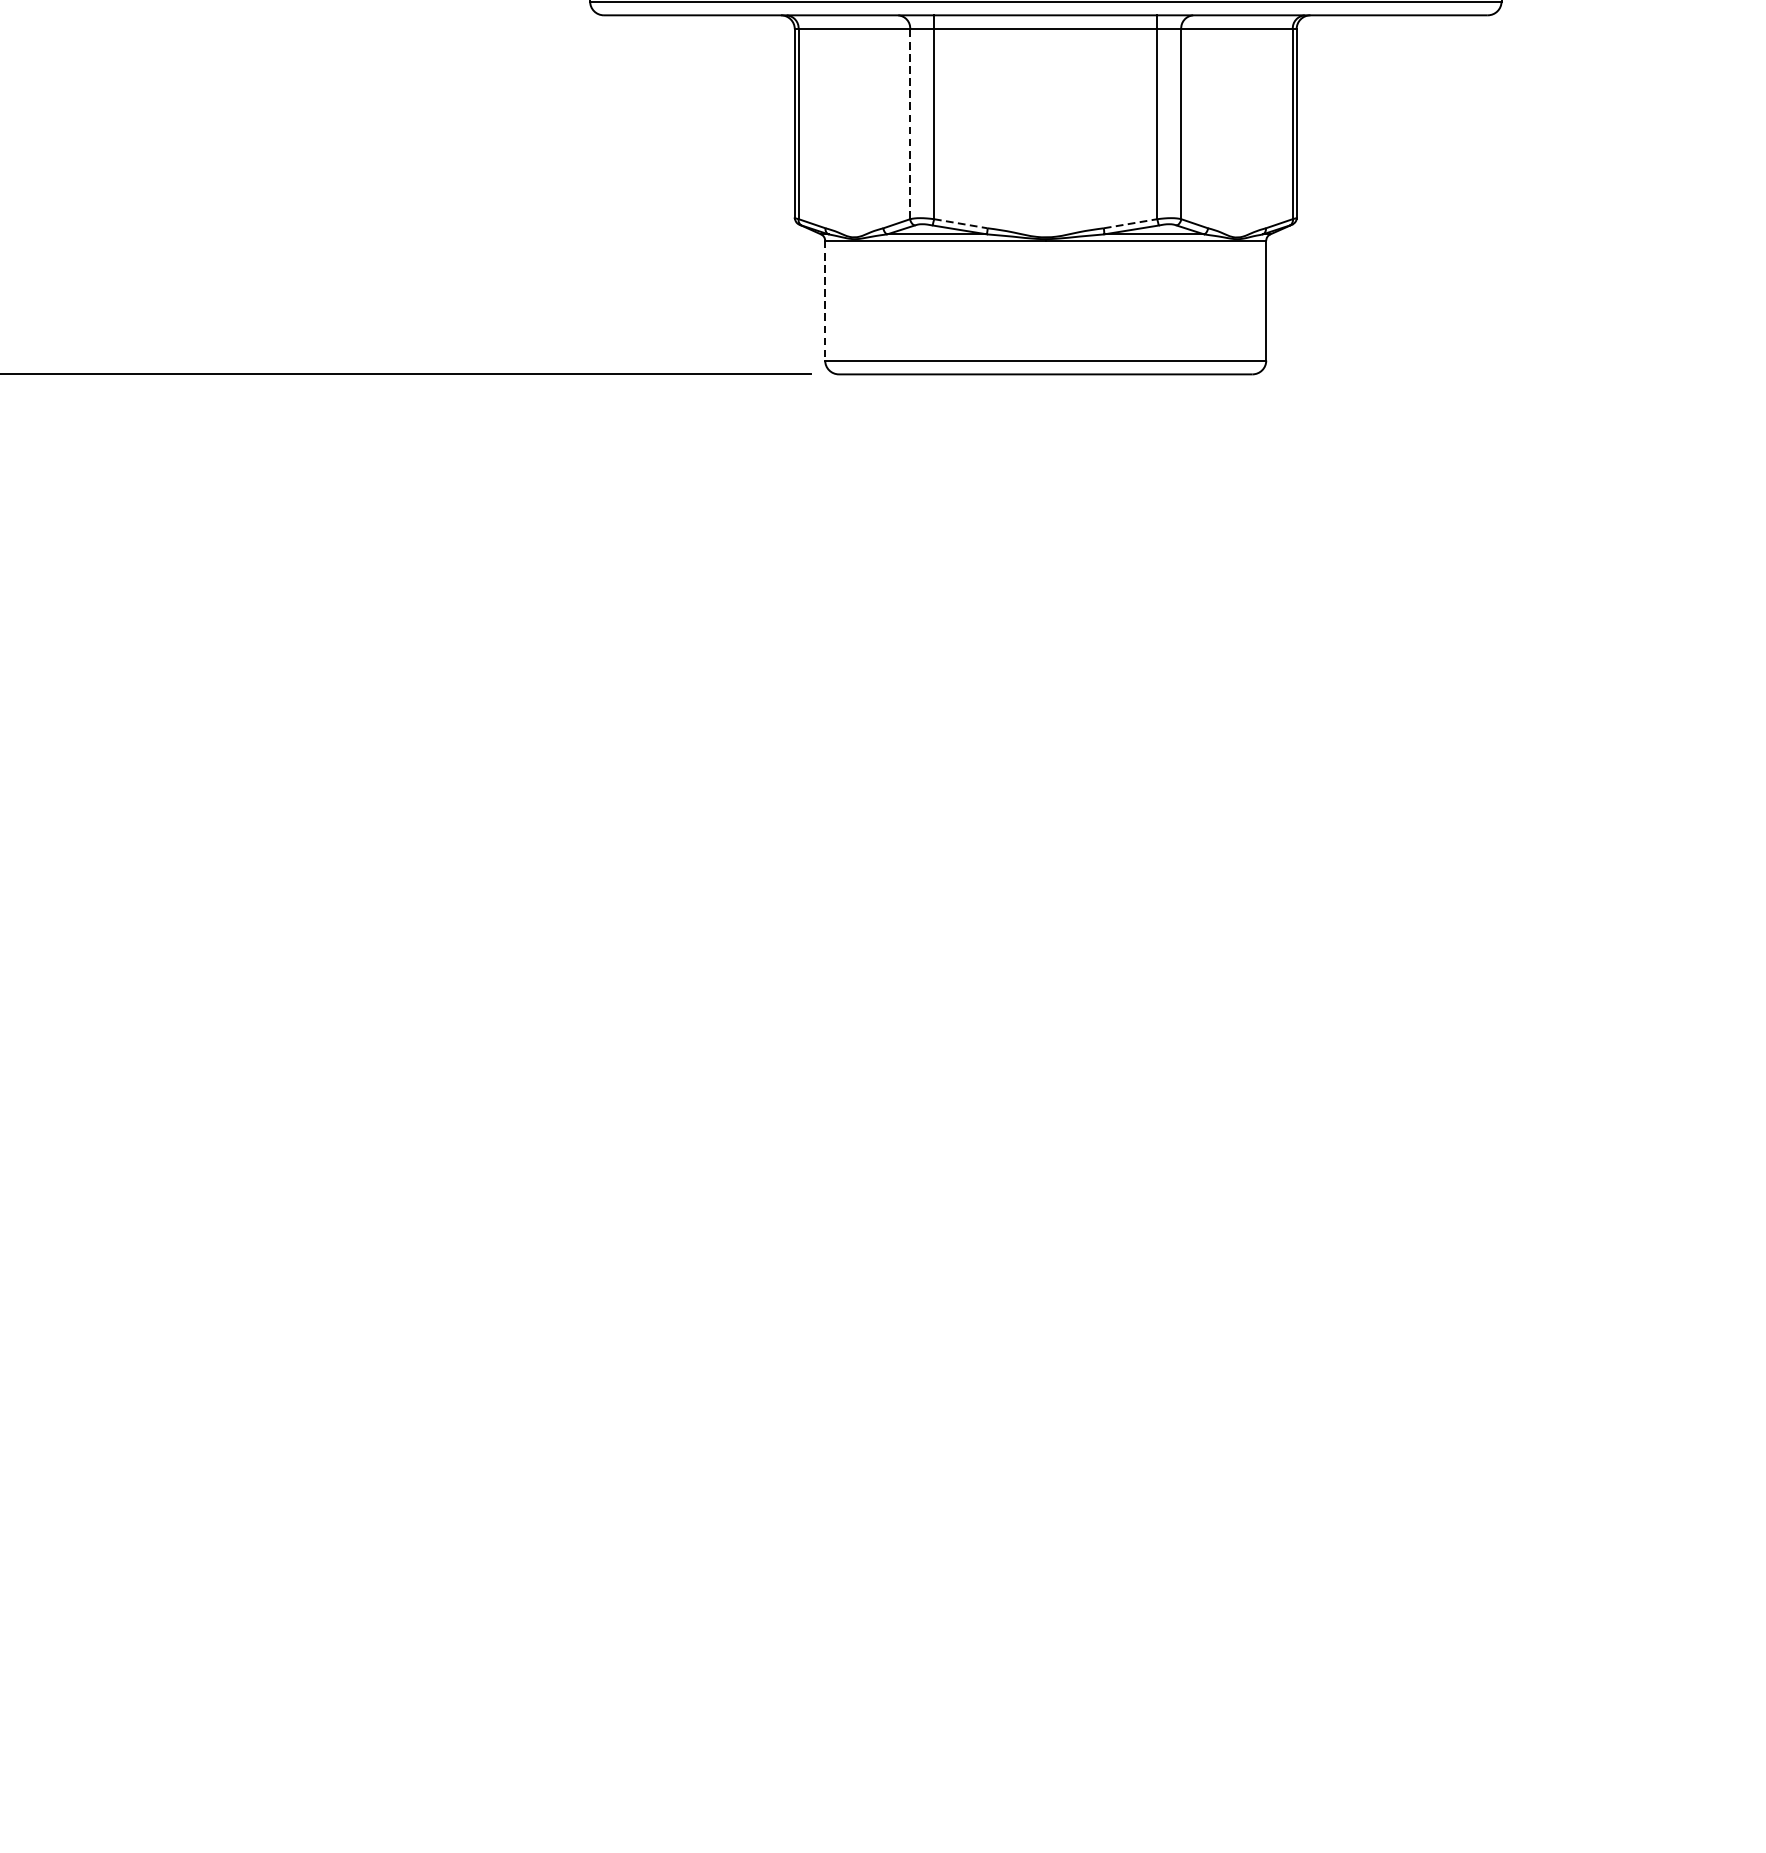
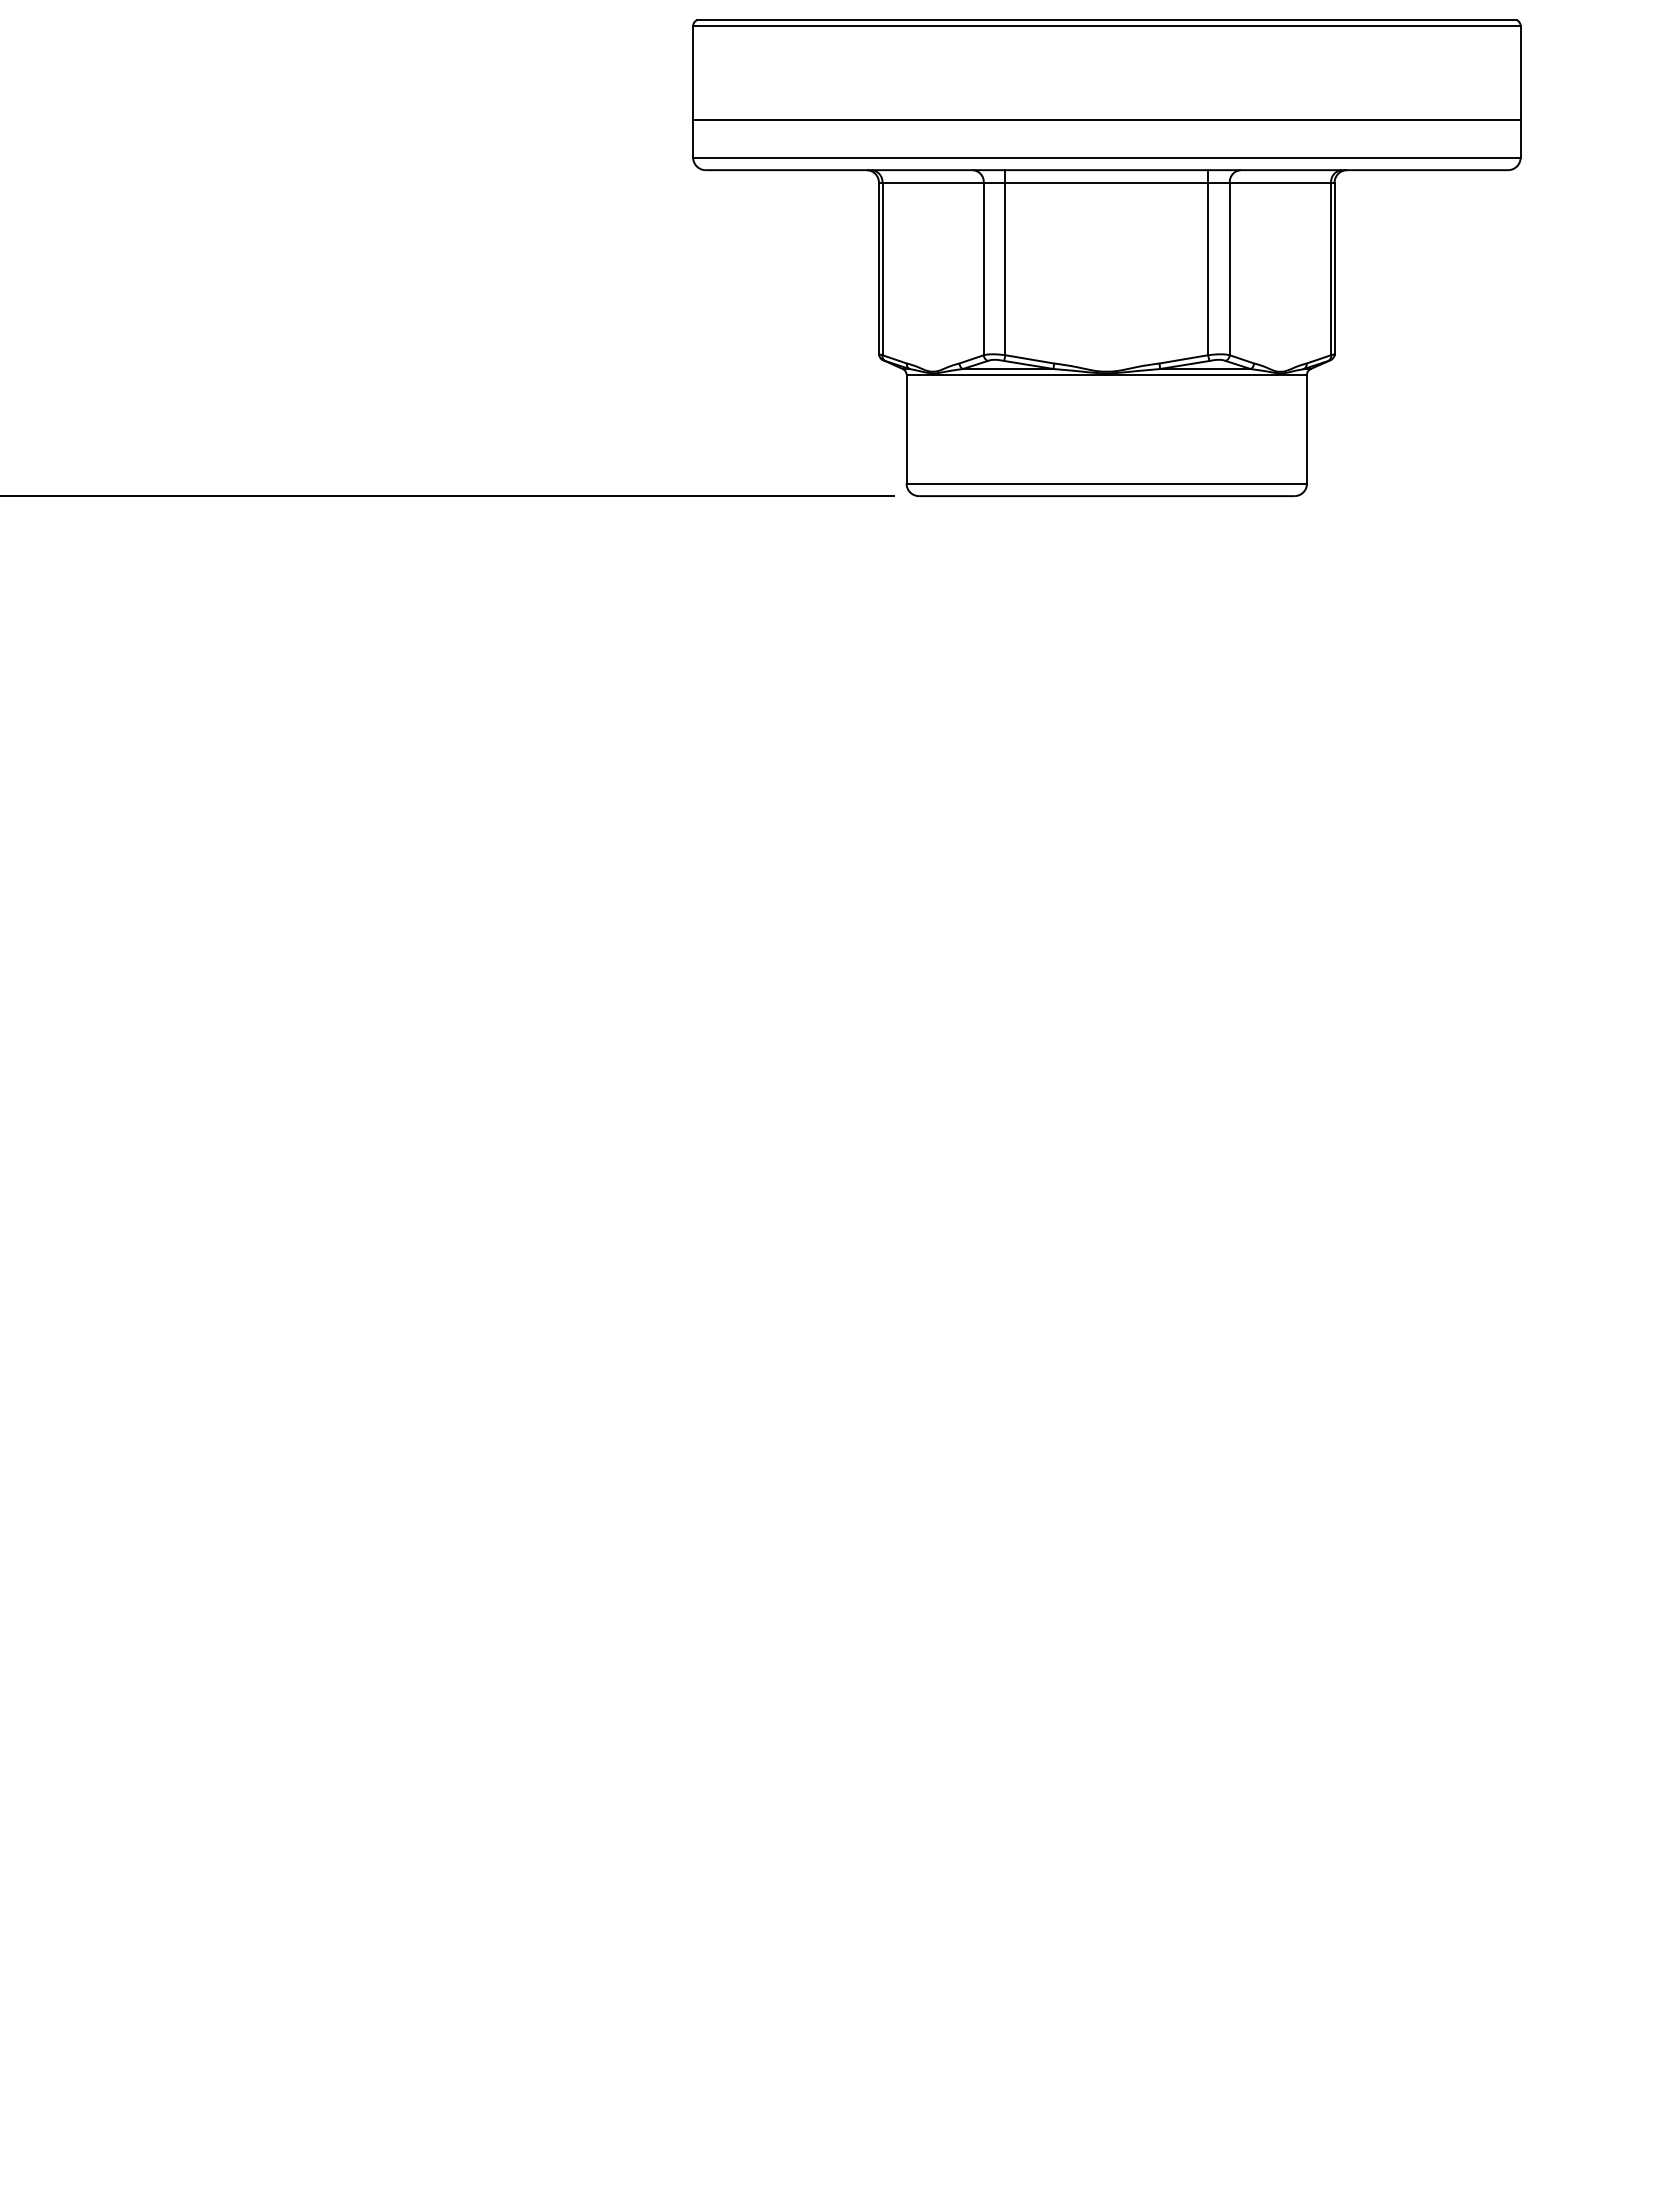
line: (909, 123) -> (983, 268), dashed -> solid
line: (960, 223) -> (1029, 359), dashed -> solid
line: (1130, 223) -> (1183, 359), dashed -> solid
line: (825, 300) -> (906, 429), dashed -> solid

